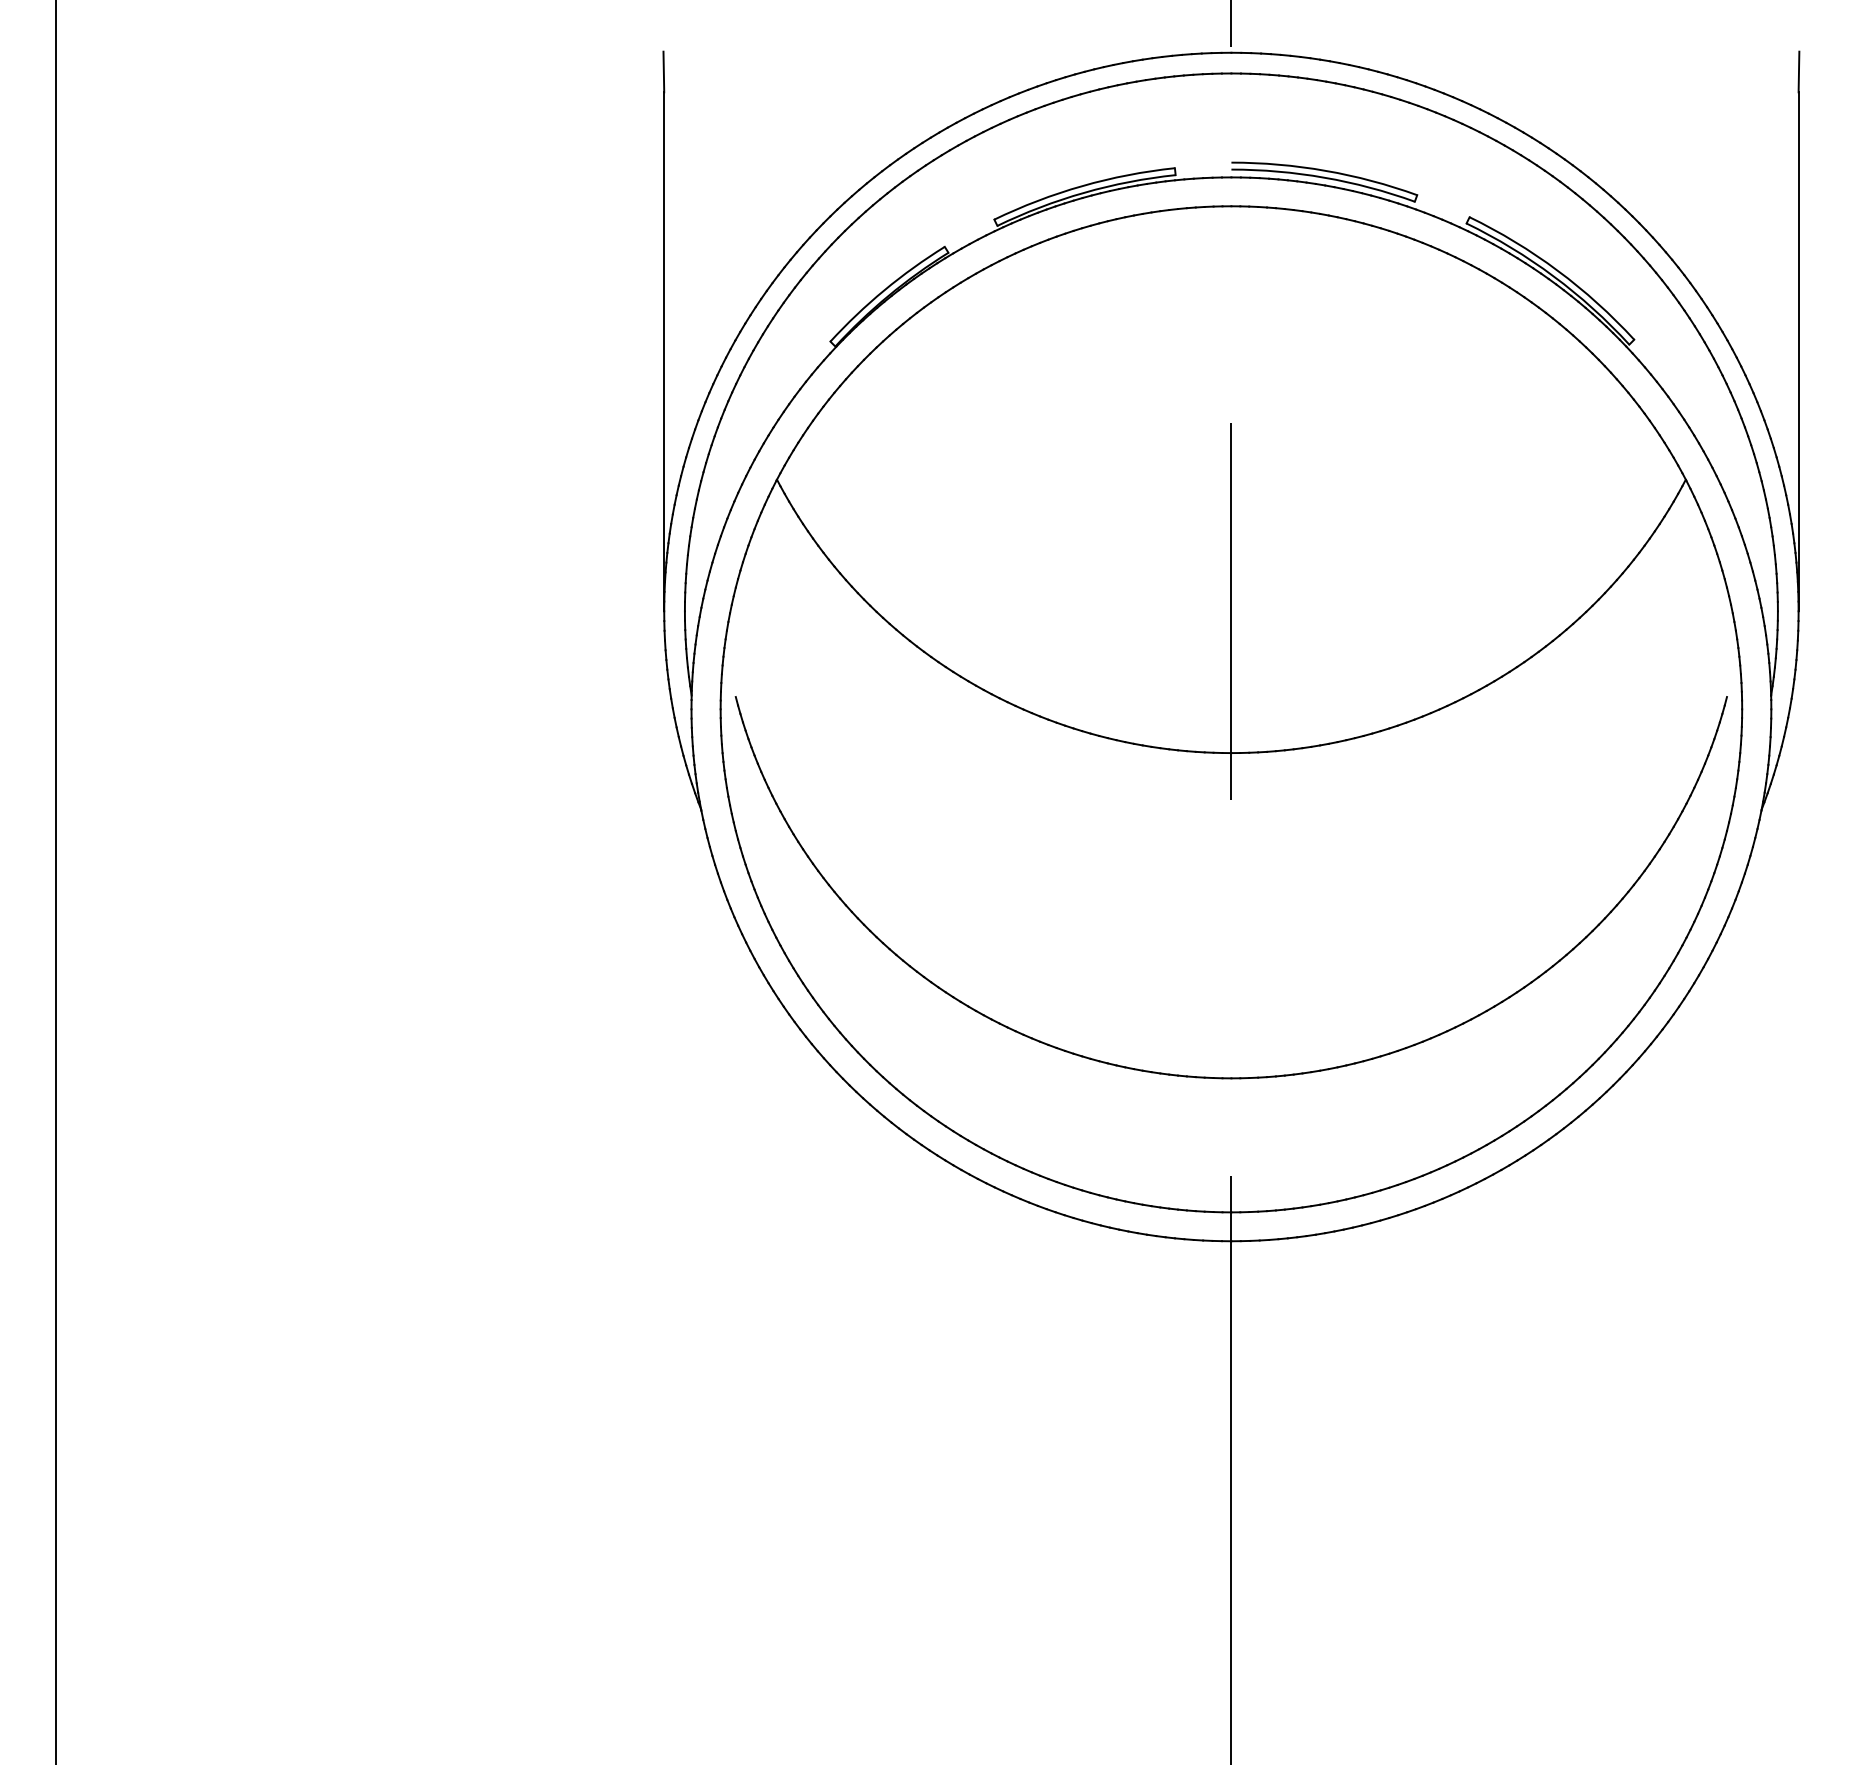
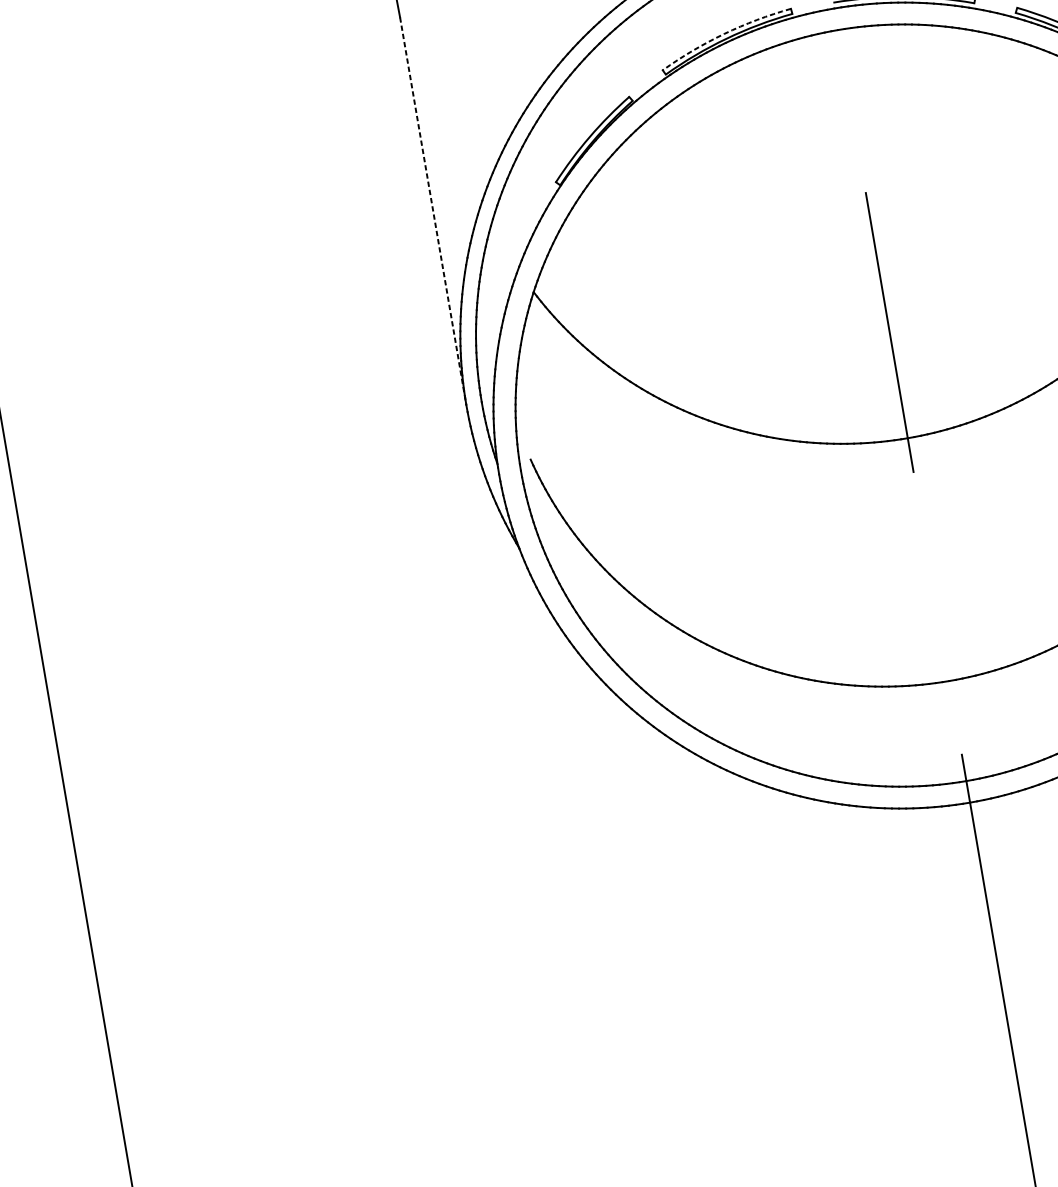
arc: (1082, 186) -> (724, 34), solid -> dashed
line: (664, 352) -> (433, 211), solid -> dashed

